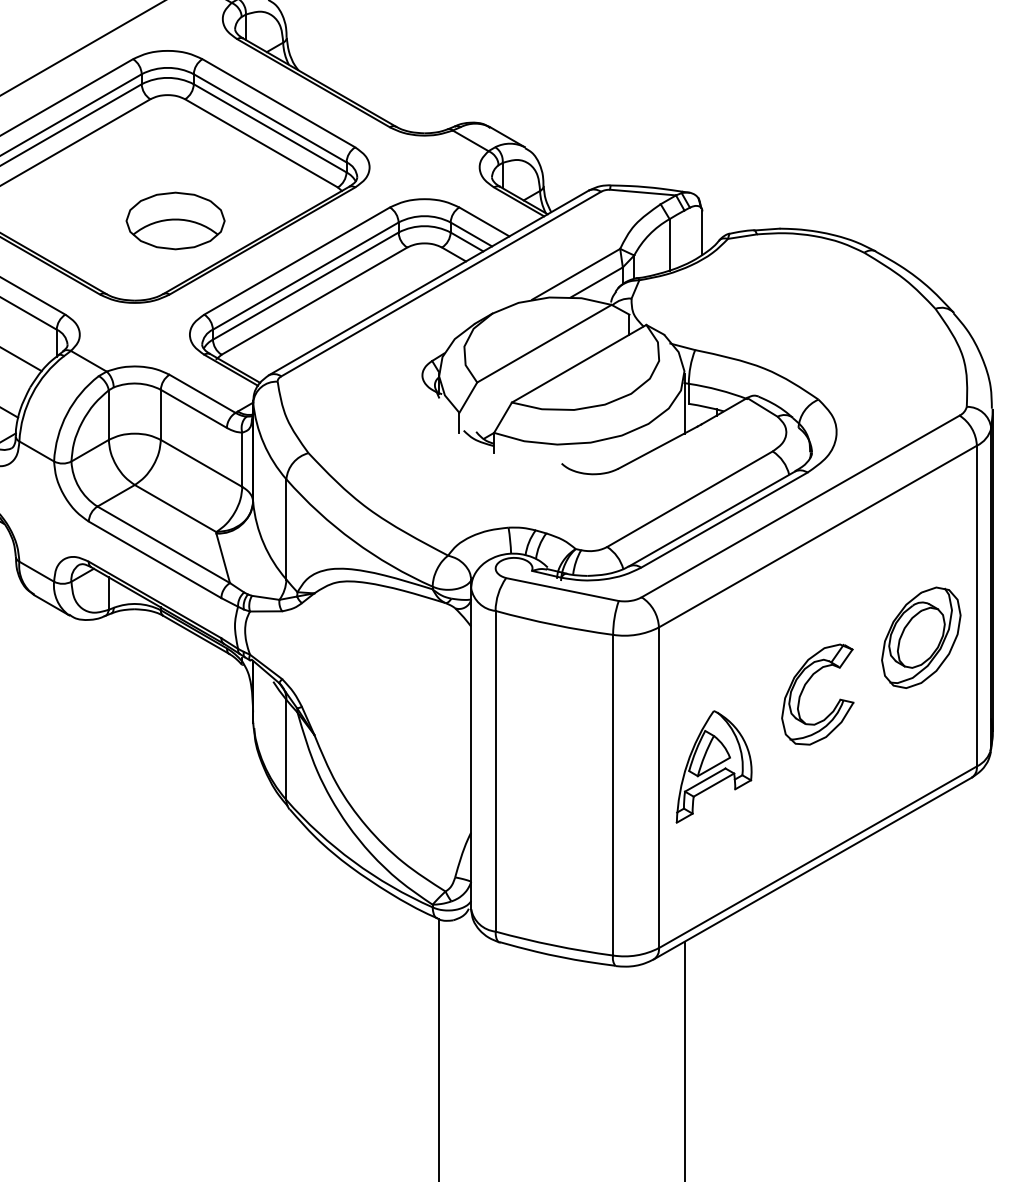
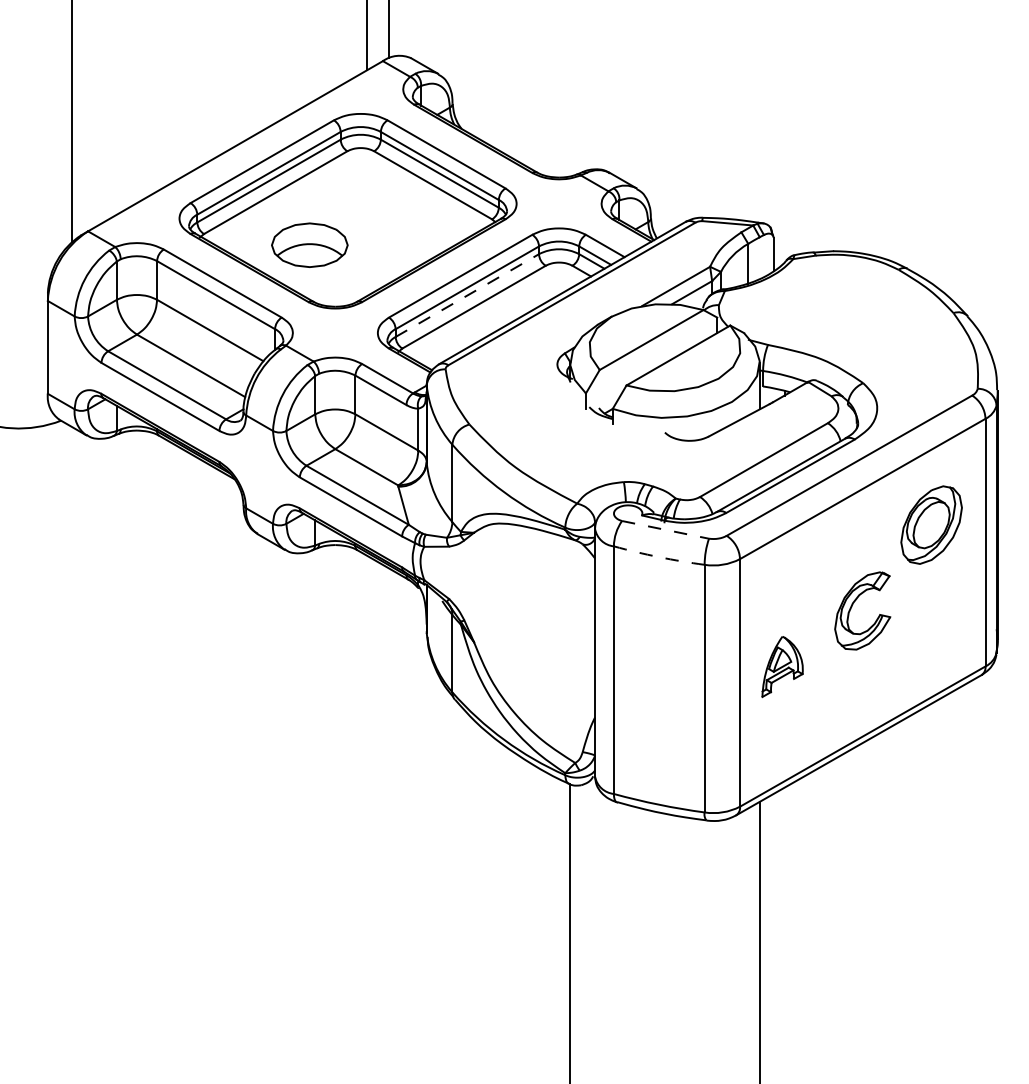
part: (175, 219) -> (309, 244), moved
line: (305, 286) -> (467, 295), solid -> dashed
line: (563, 589) -> (666, 529), solid -> dashed
arc: (553, 625) -> (658, 557), solid -> dashed
part: (921, 637) -> (931, 524), moved
part: (713, 766) -> (782, 666), size x0.7

